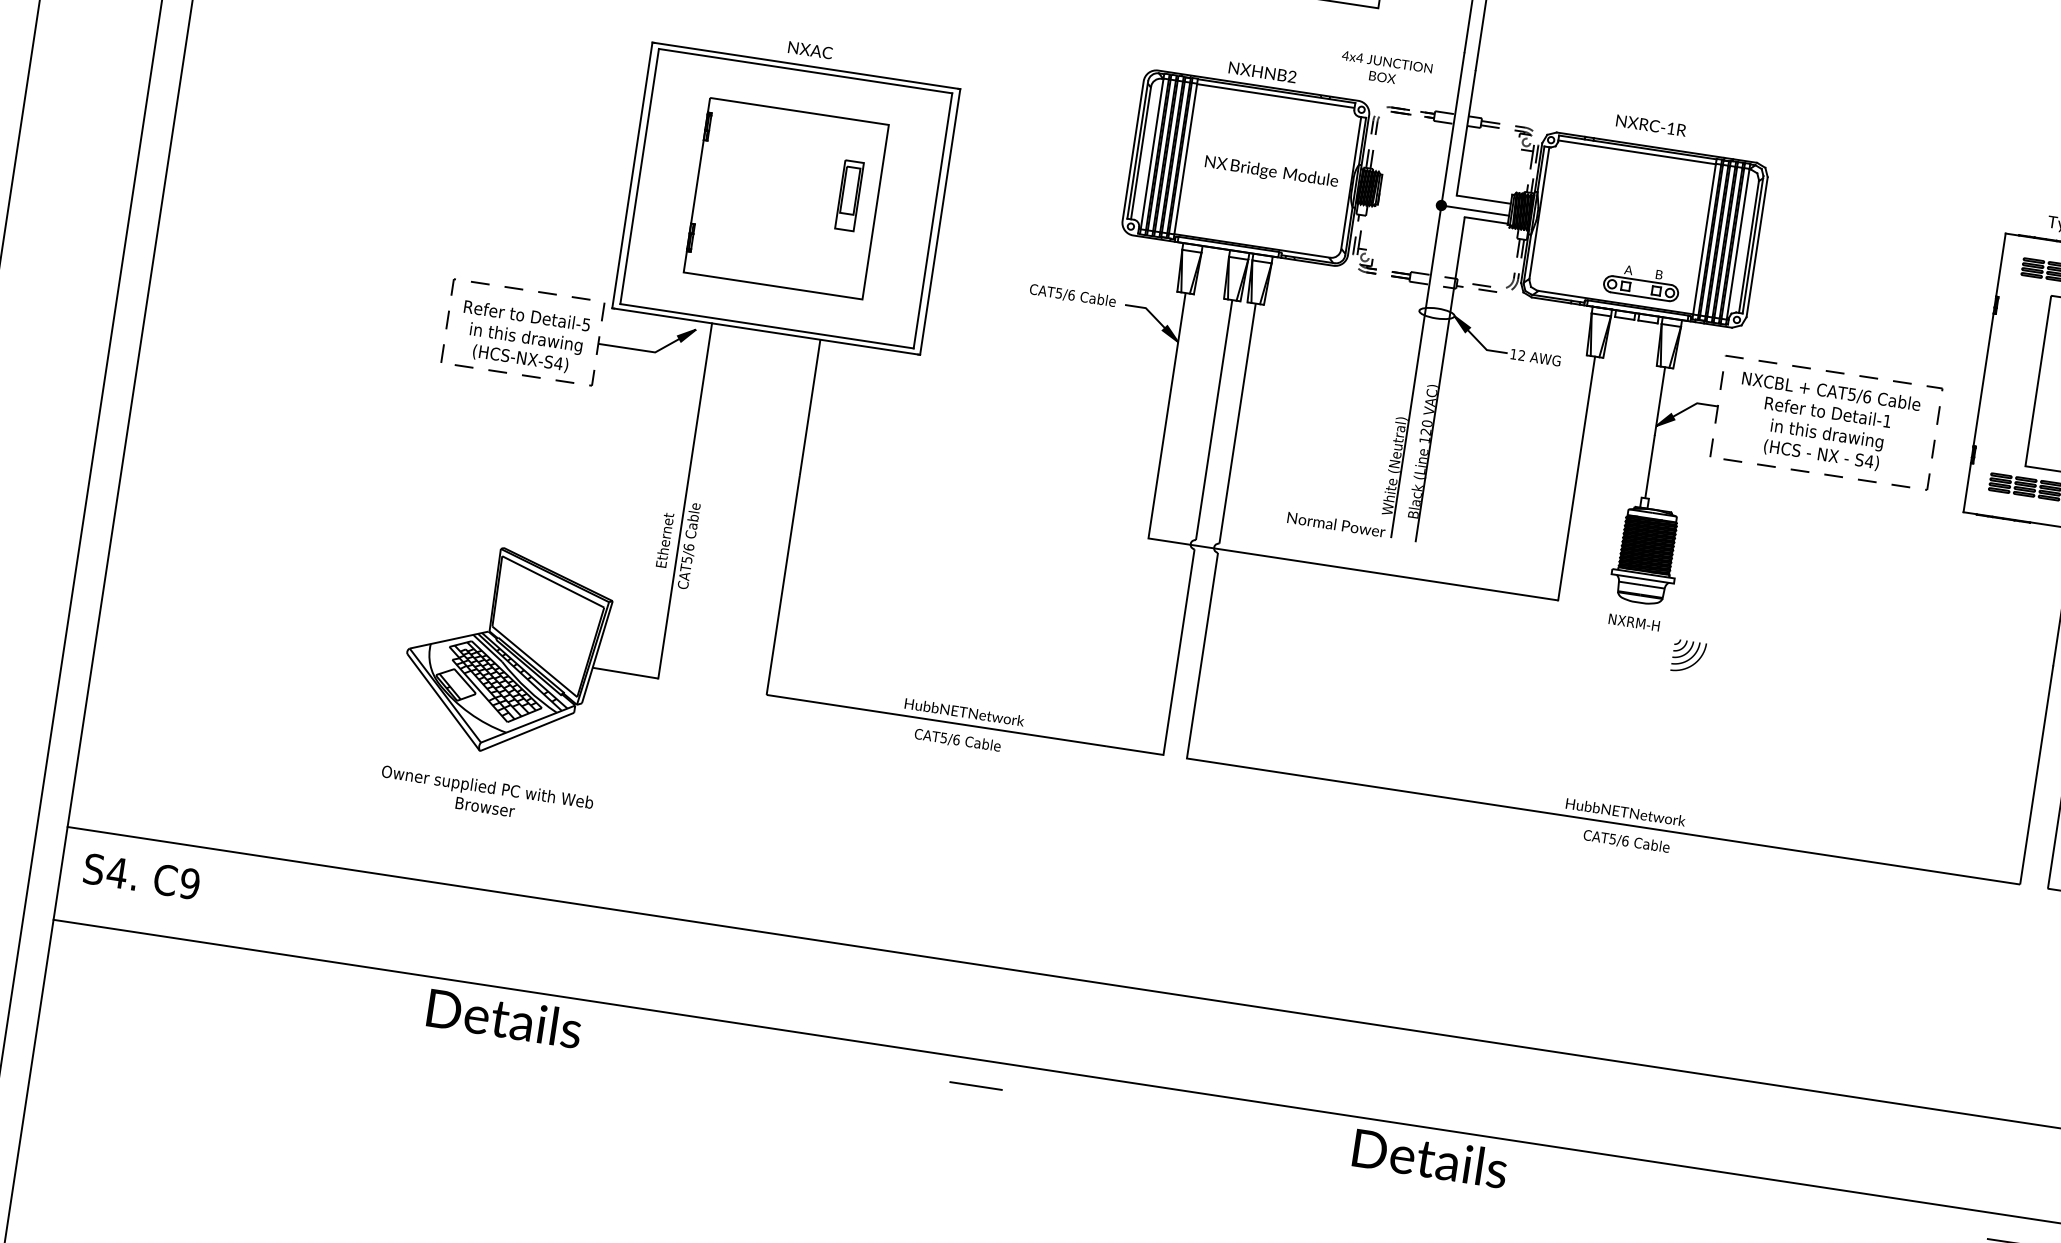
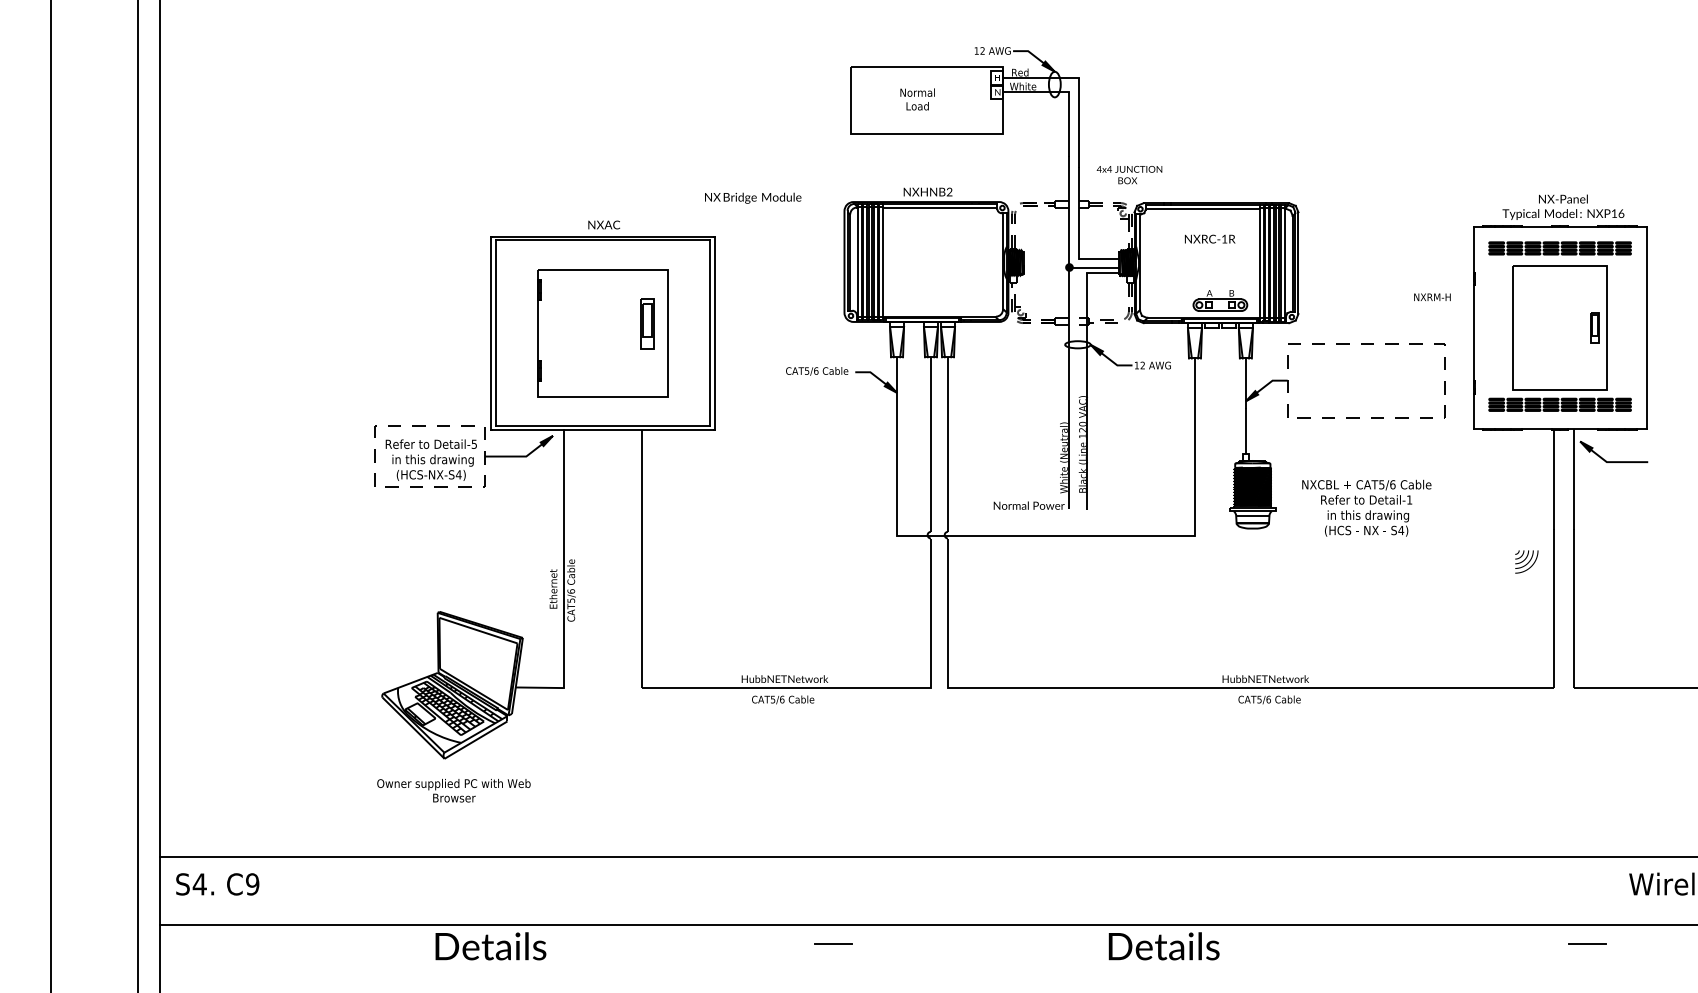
text: (1385, 70) -> (1129, 175), moved
text: (1651, 124) -> (1210, 238), moved
text: (1272, 171) -> (753, 197), moved
text: (1826, 422) -> (1366, 507), moved
text: (1634, 621) -> (1432, 296), moved
part: (1688, 656) -> (1526, 561), moved

